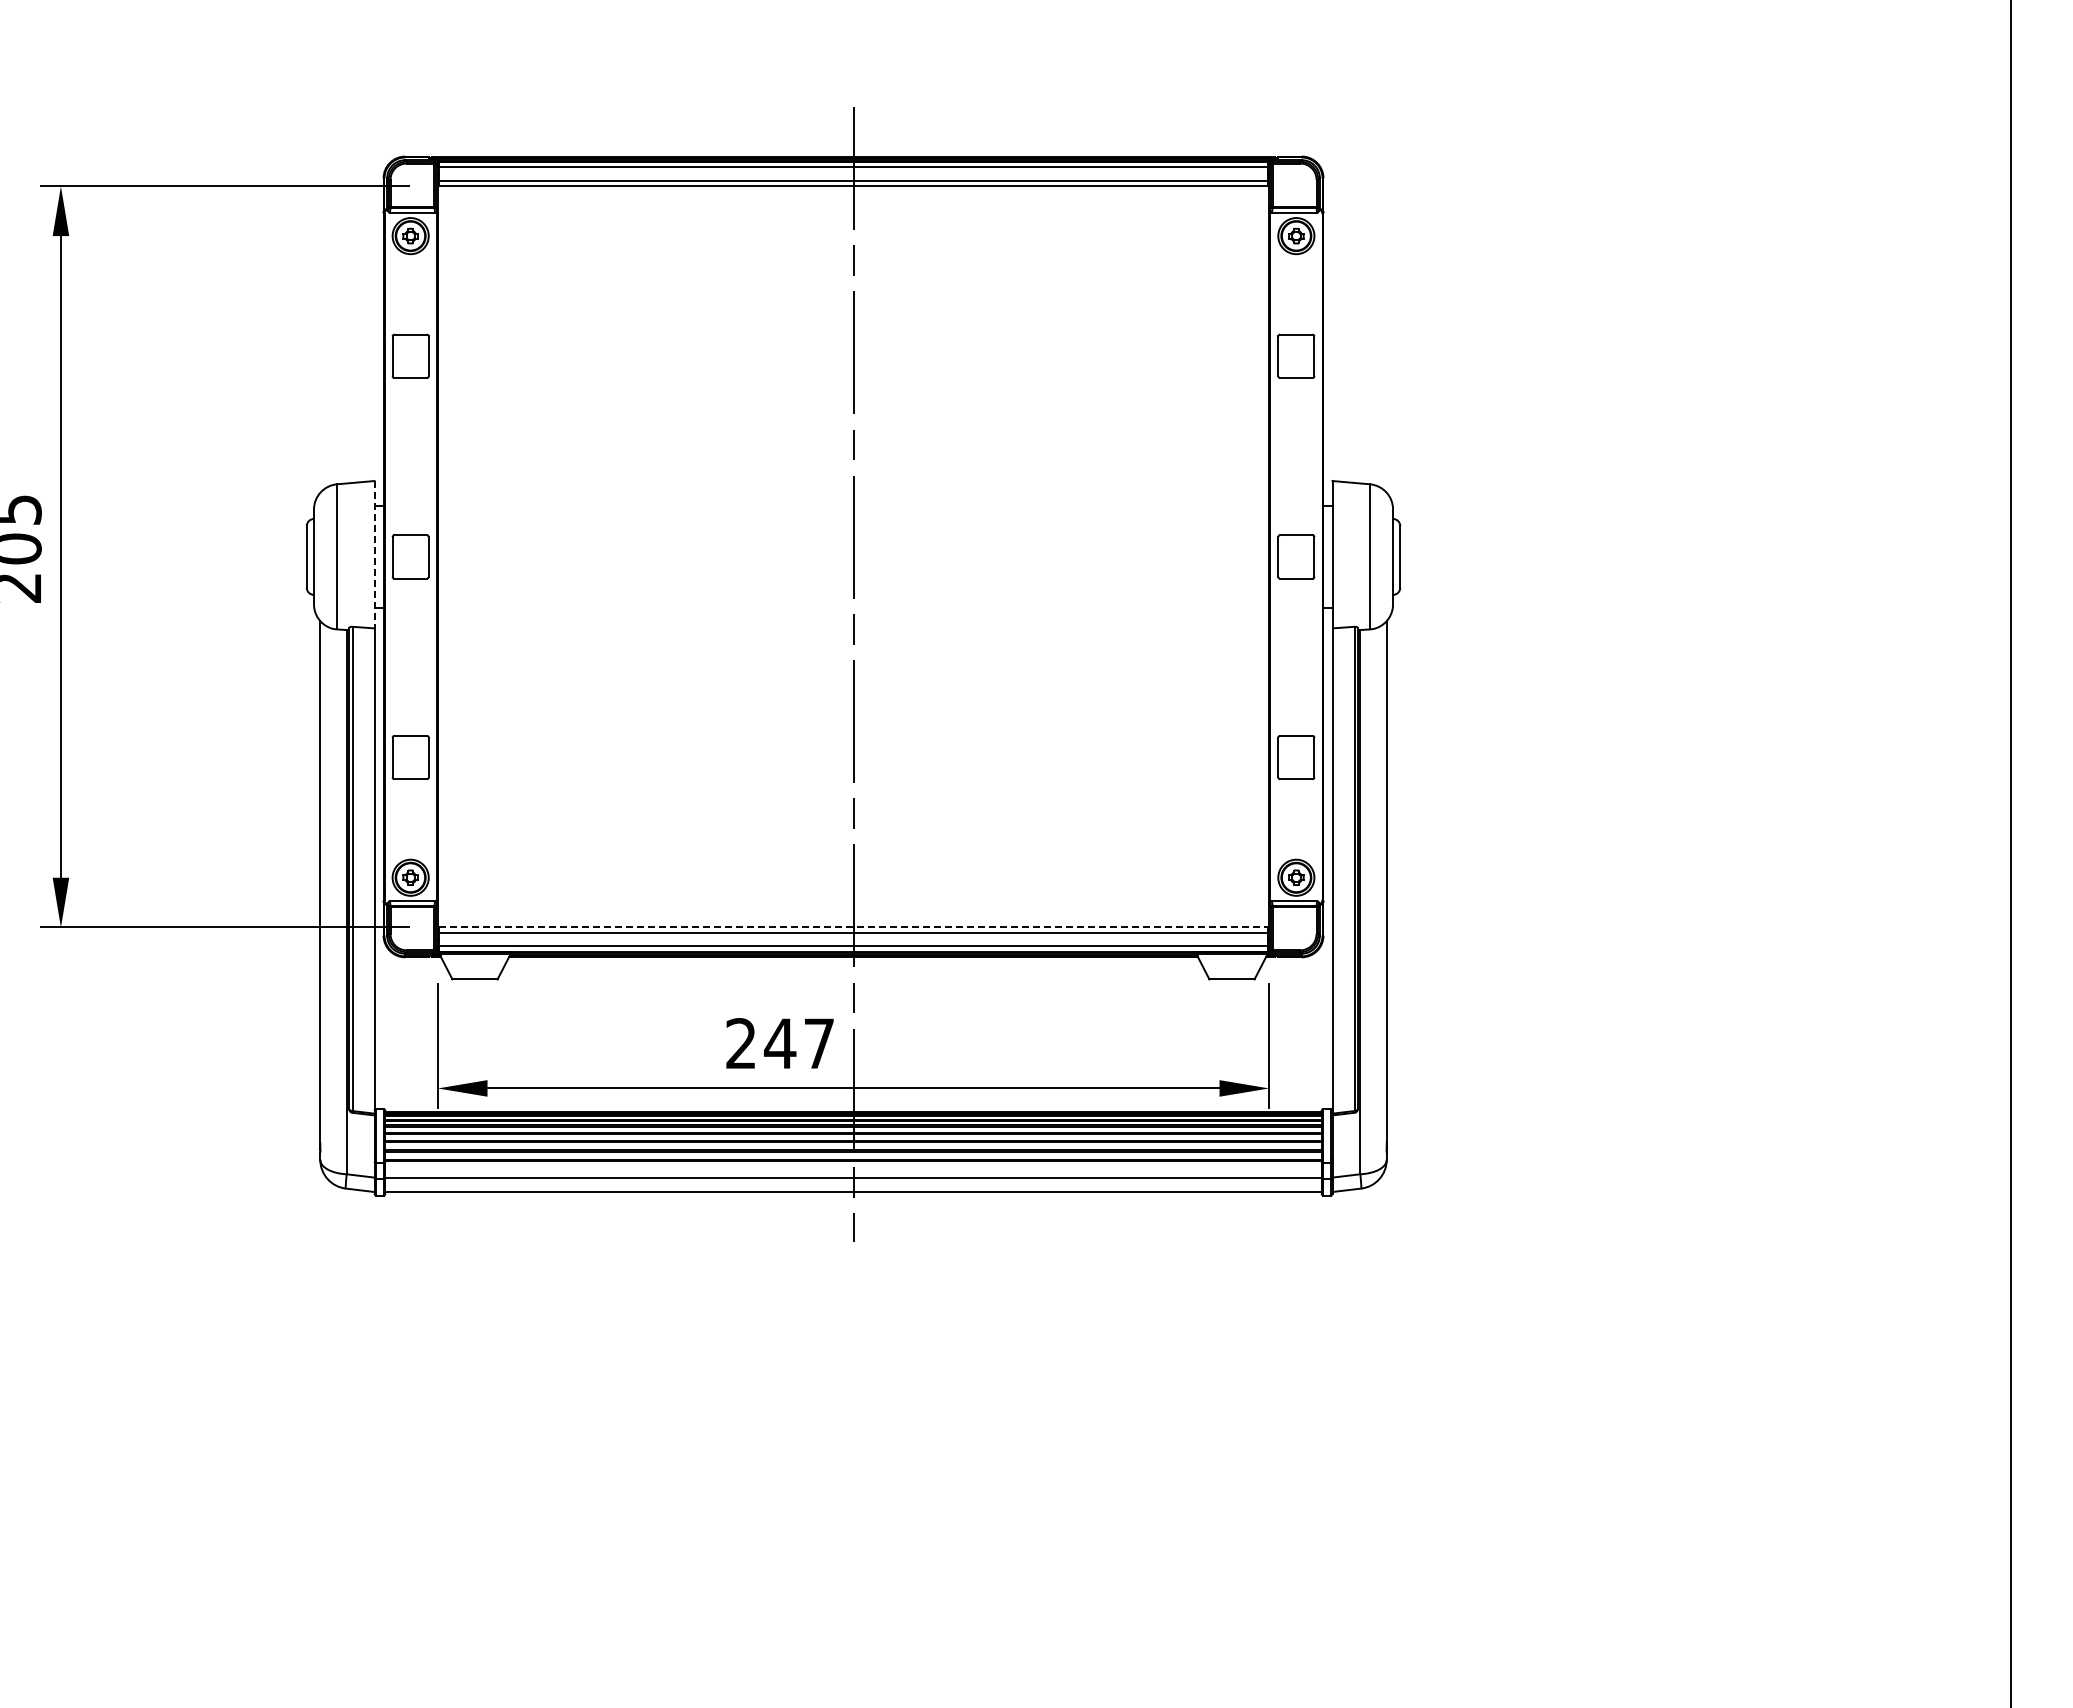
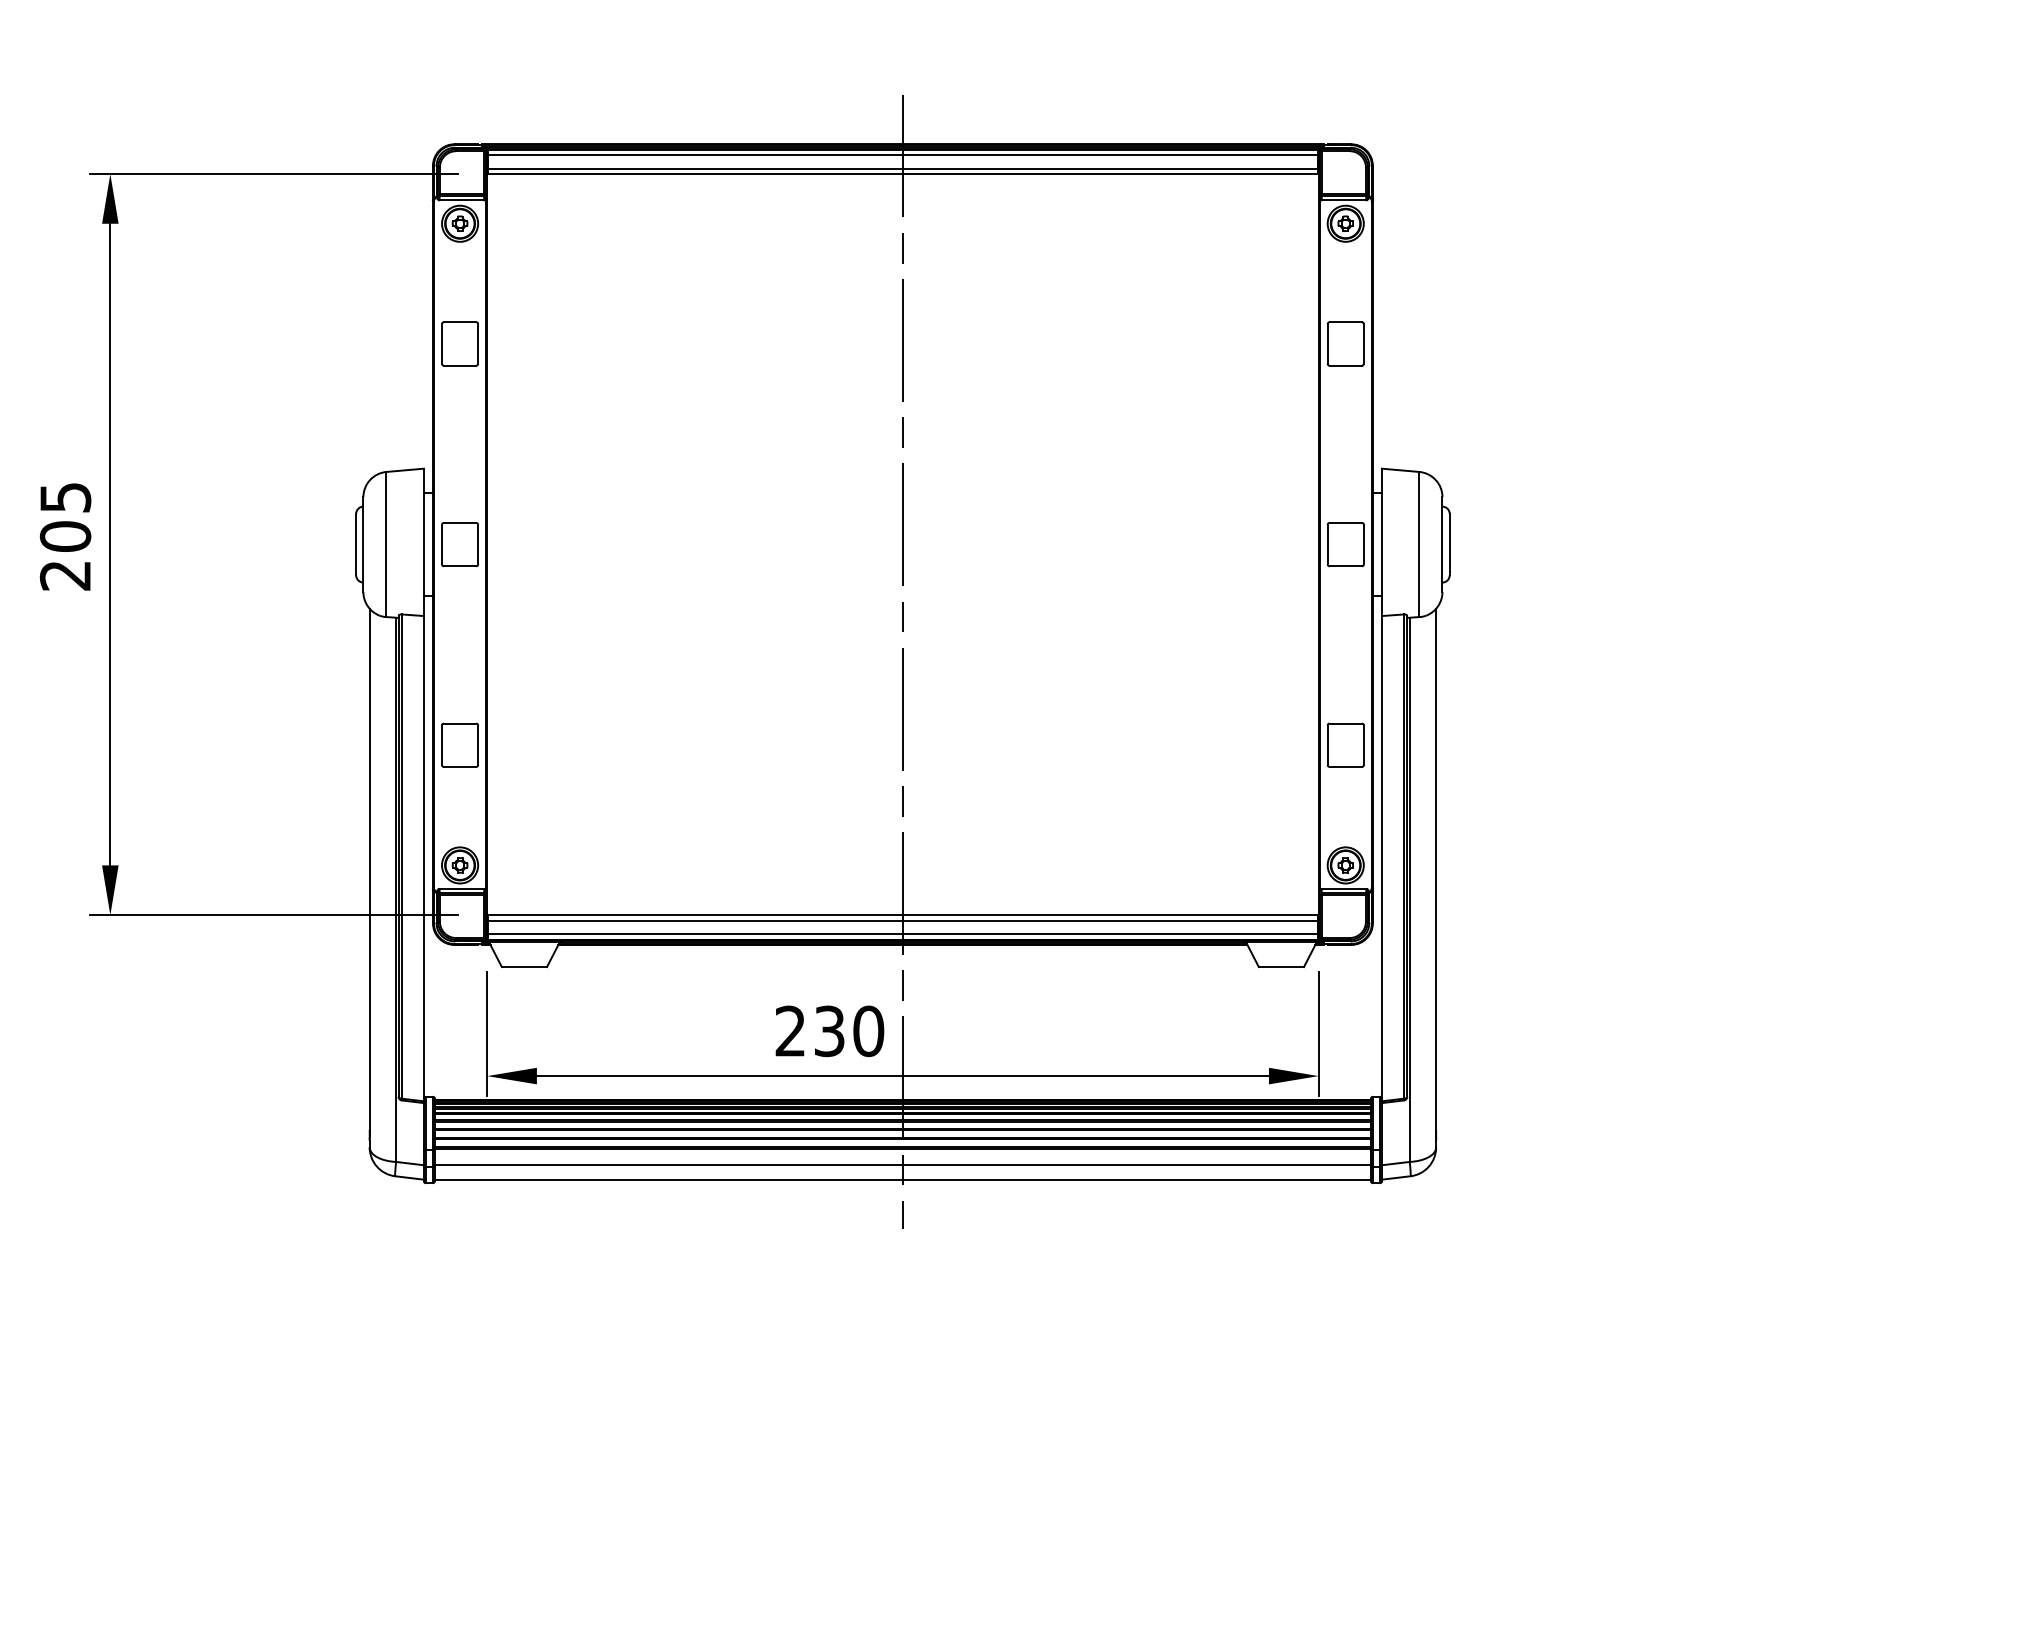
line: (374, 554) -> (423, 542), dashed -> solid
line: (853, 927) -> (902, 915), dashed -> solid
text: (798, 1043) -> (847, 1031), 247 -> 230

